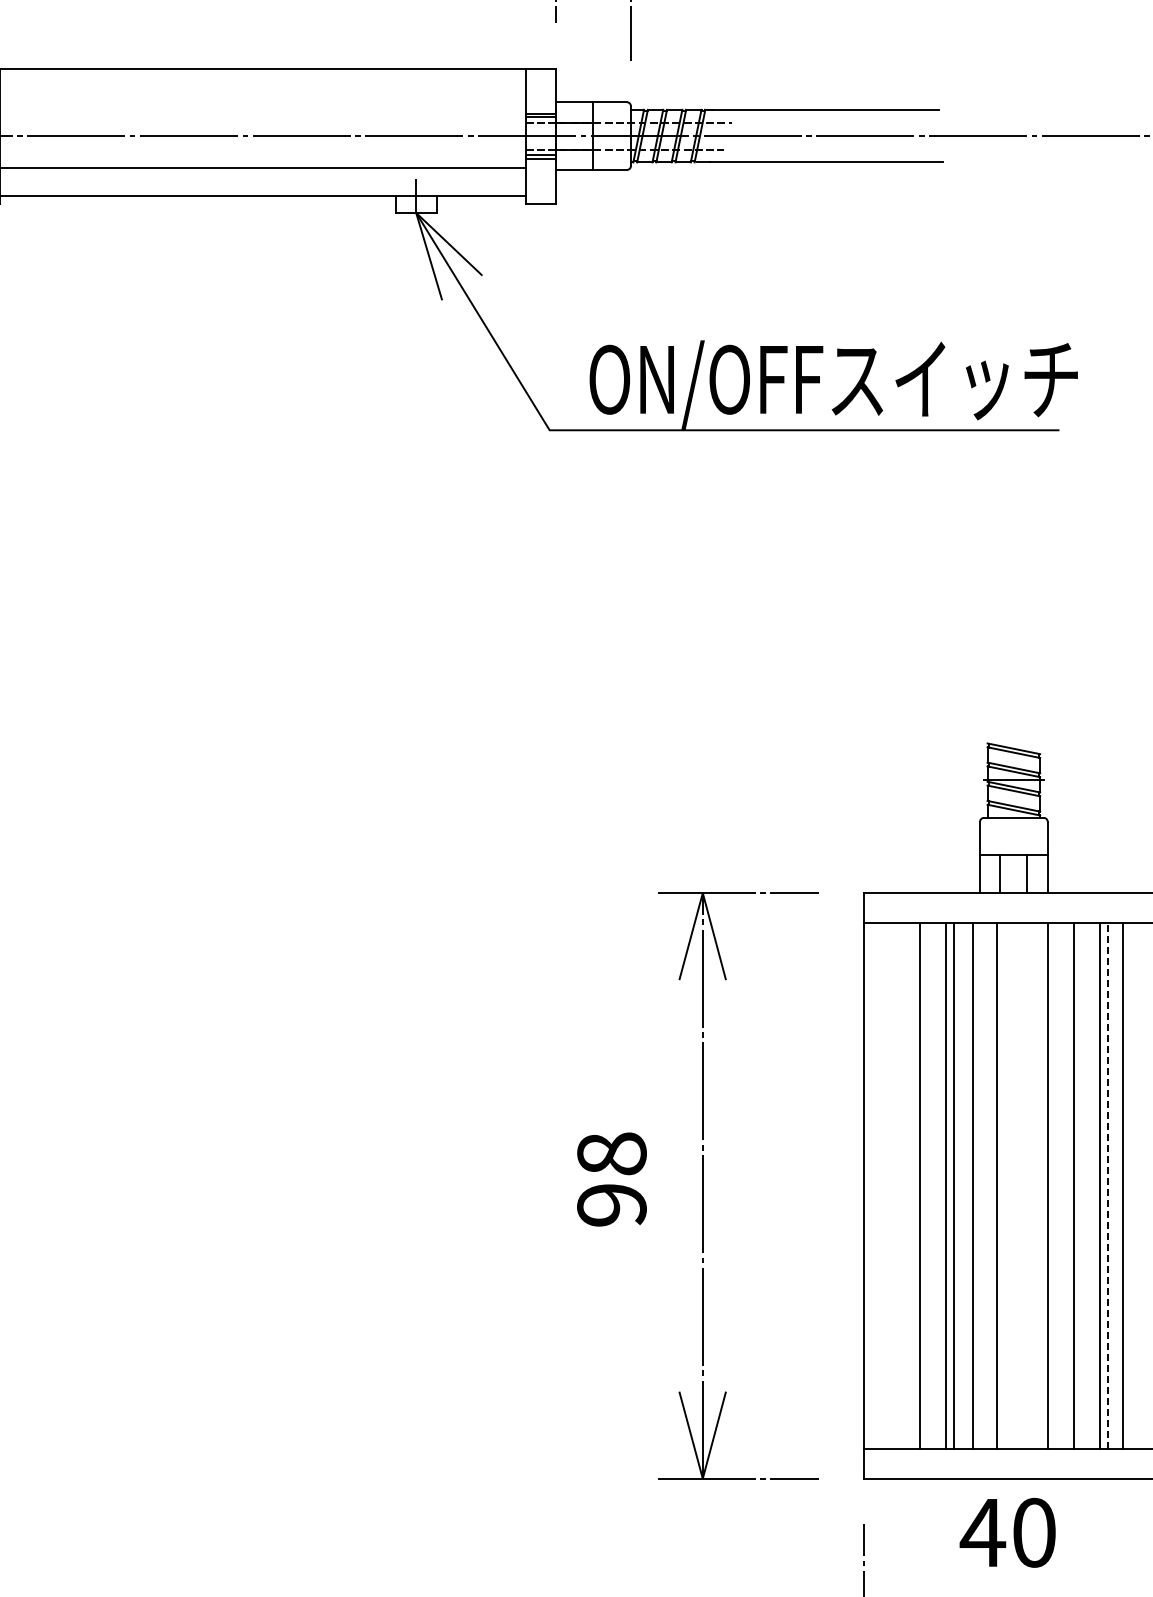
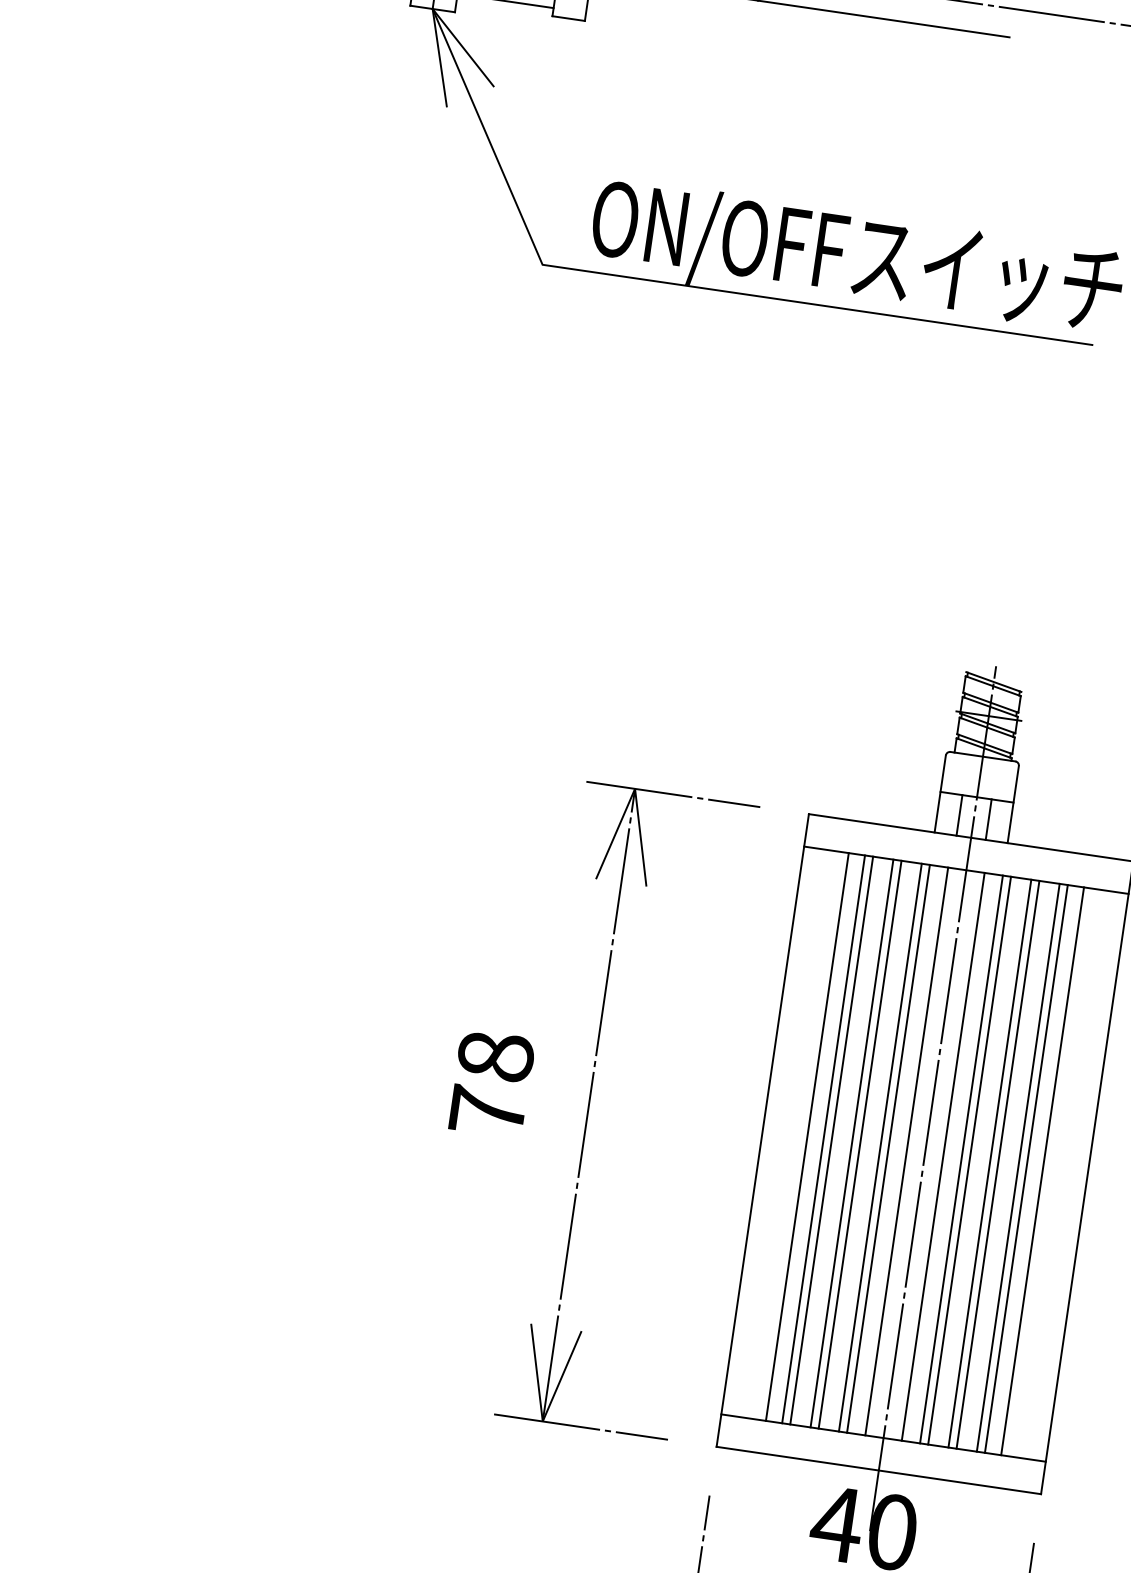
line: (1013, 1134) -> (932, 1098), added
line: (905, 1185) -> (807, 1136), added
line: (927, 1185) -> (831, 1140), added
line: (980, 1185) -> (888, 1148), added
line: (1030, 1185) -> (942, 1156), added
line: (1055, 1185) -> (969, 1160), added
line: (1081, 1185) -> (998, 1164), added
line: (1107, 1185) -> (1026, 1168), dashed -> solid
text: (611, 1204) -> (487, 1110), 98 -> 78

